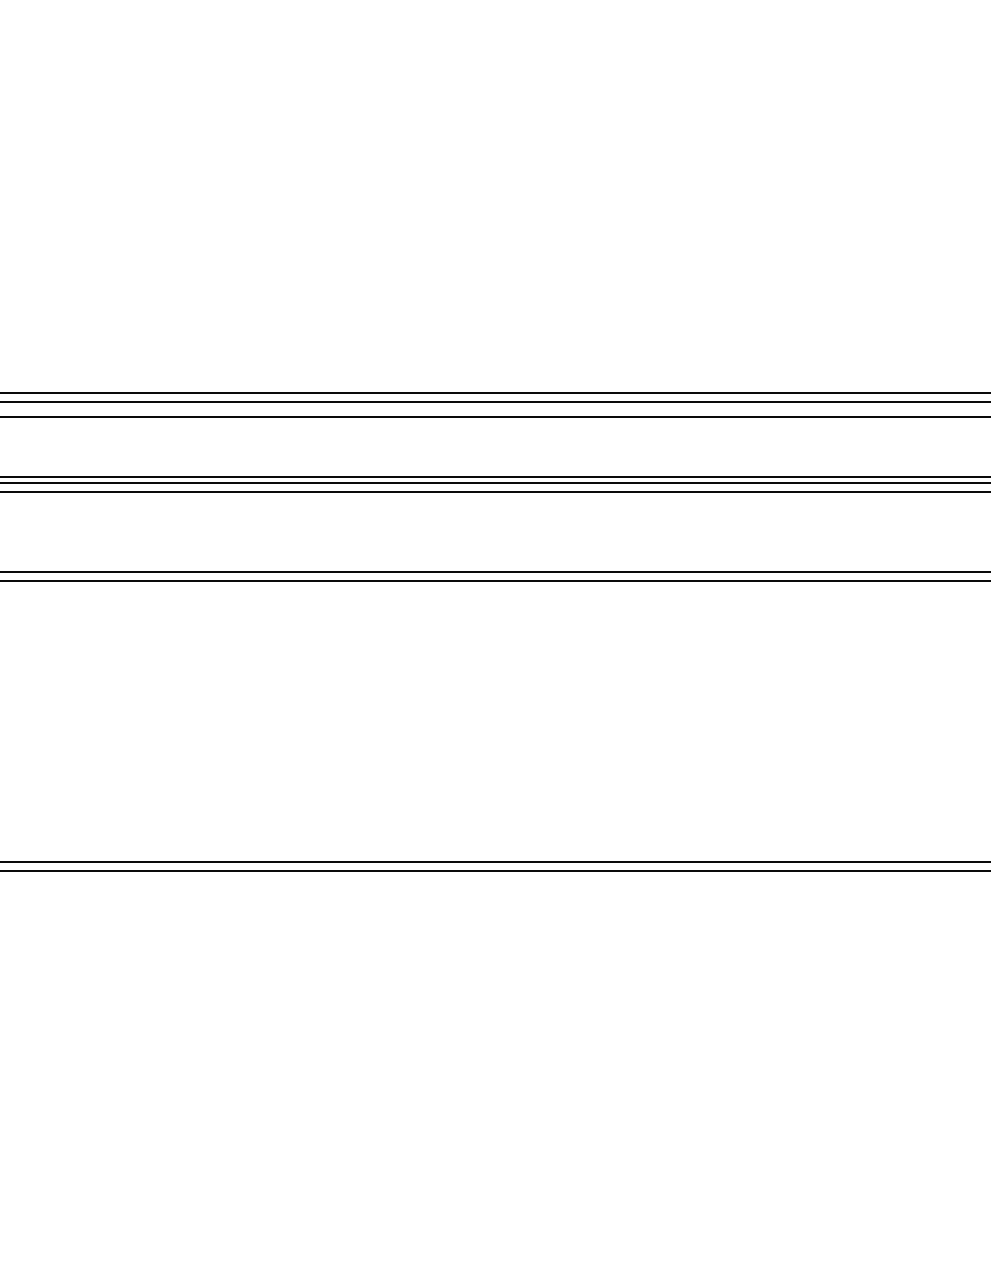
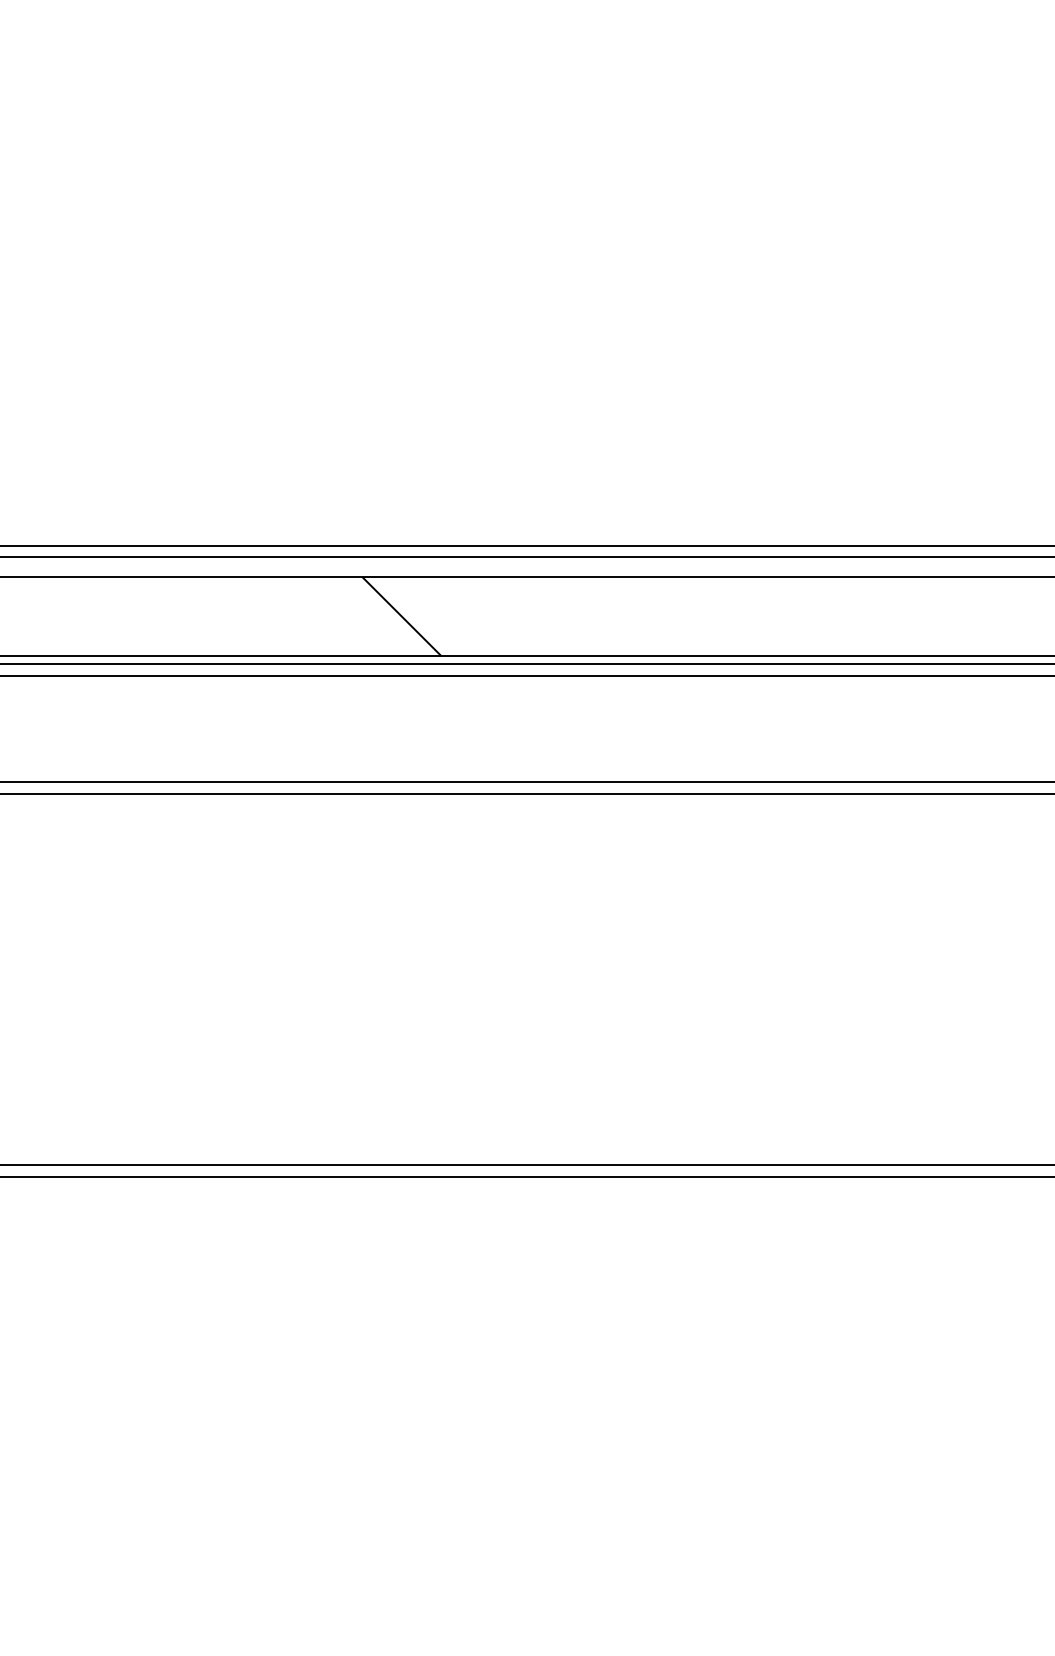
hatch: (340, 446) -> (401, 615), added

